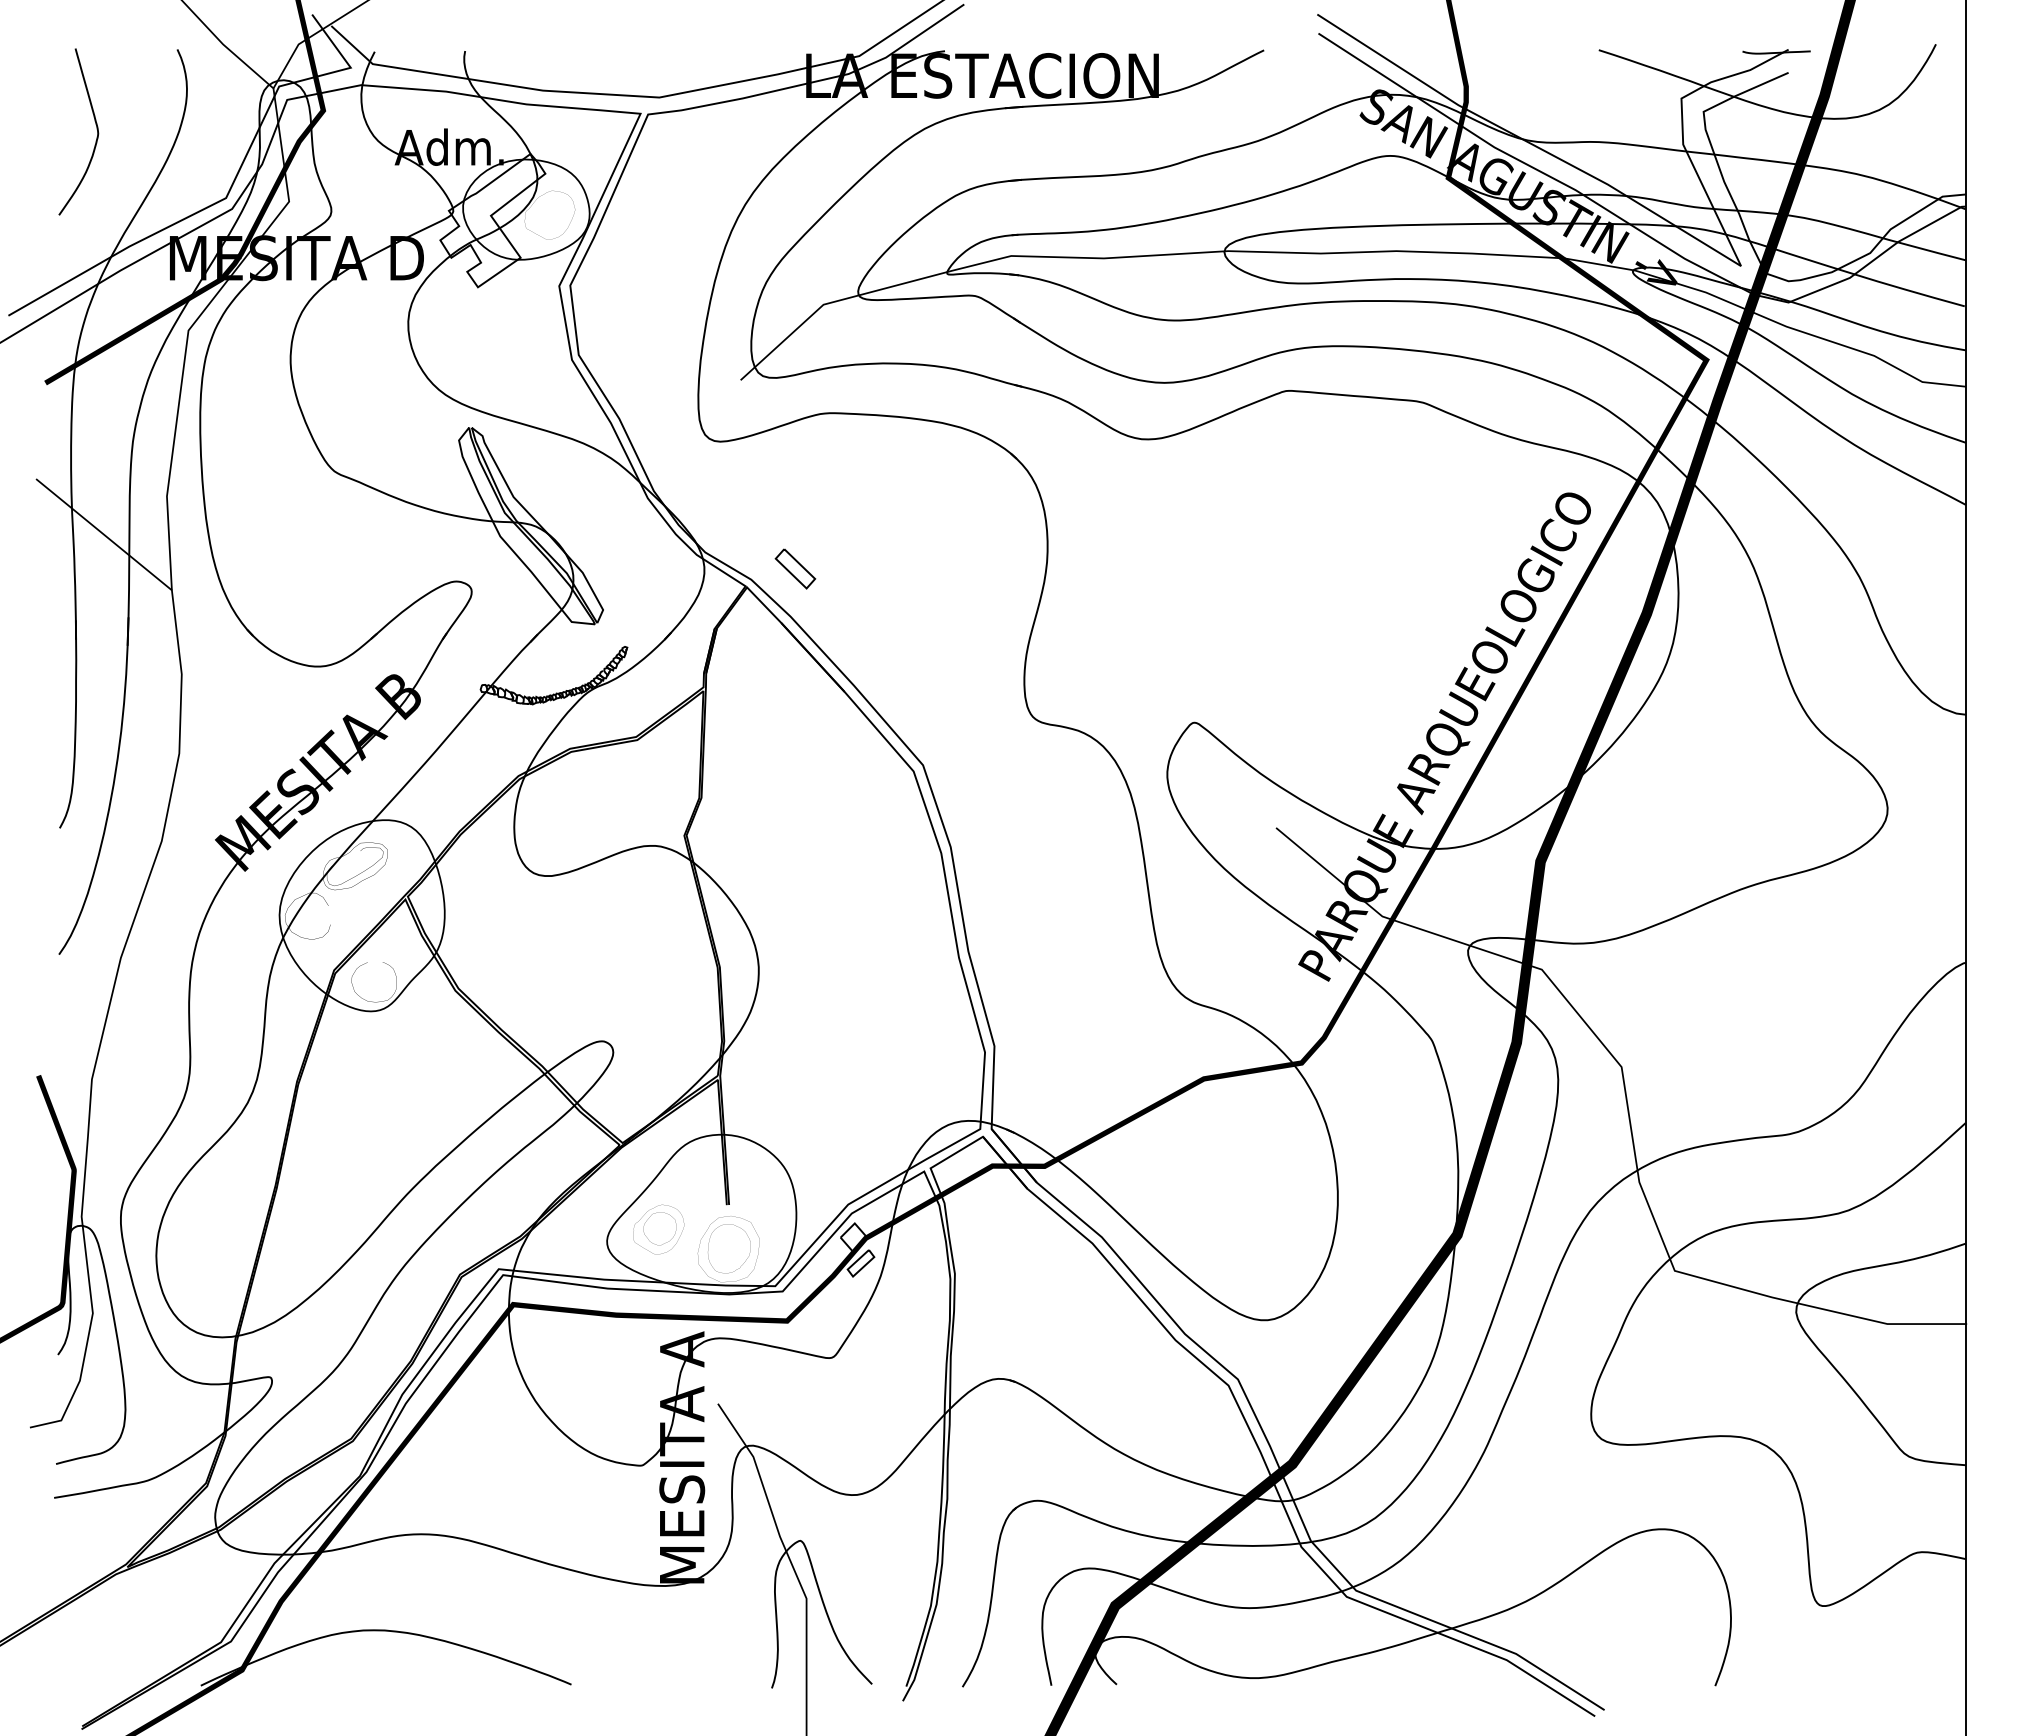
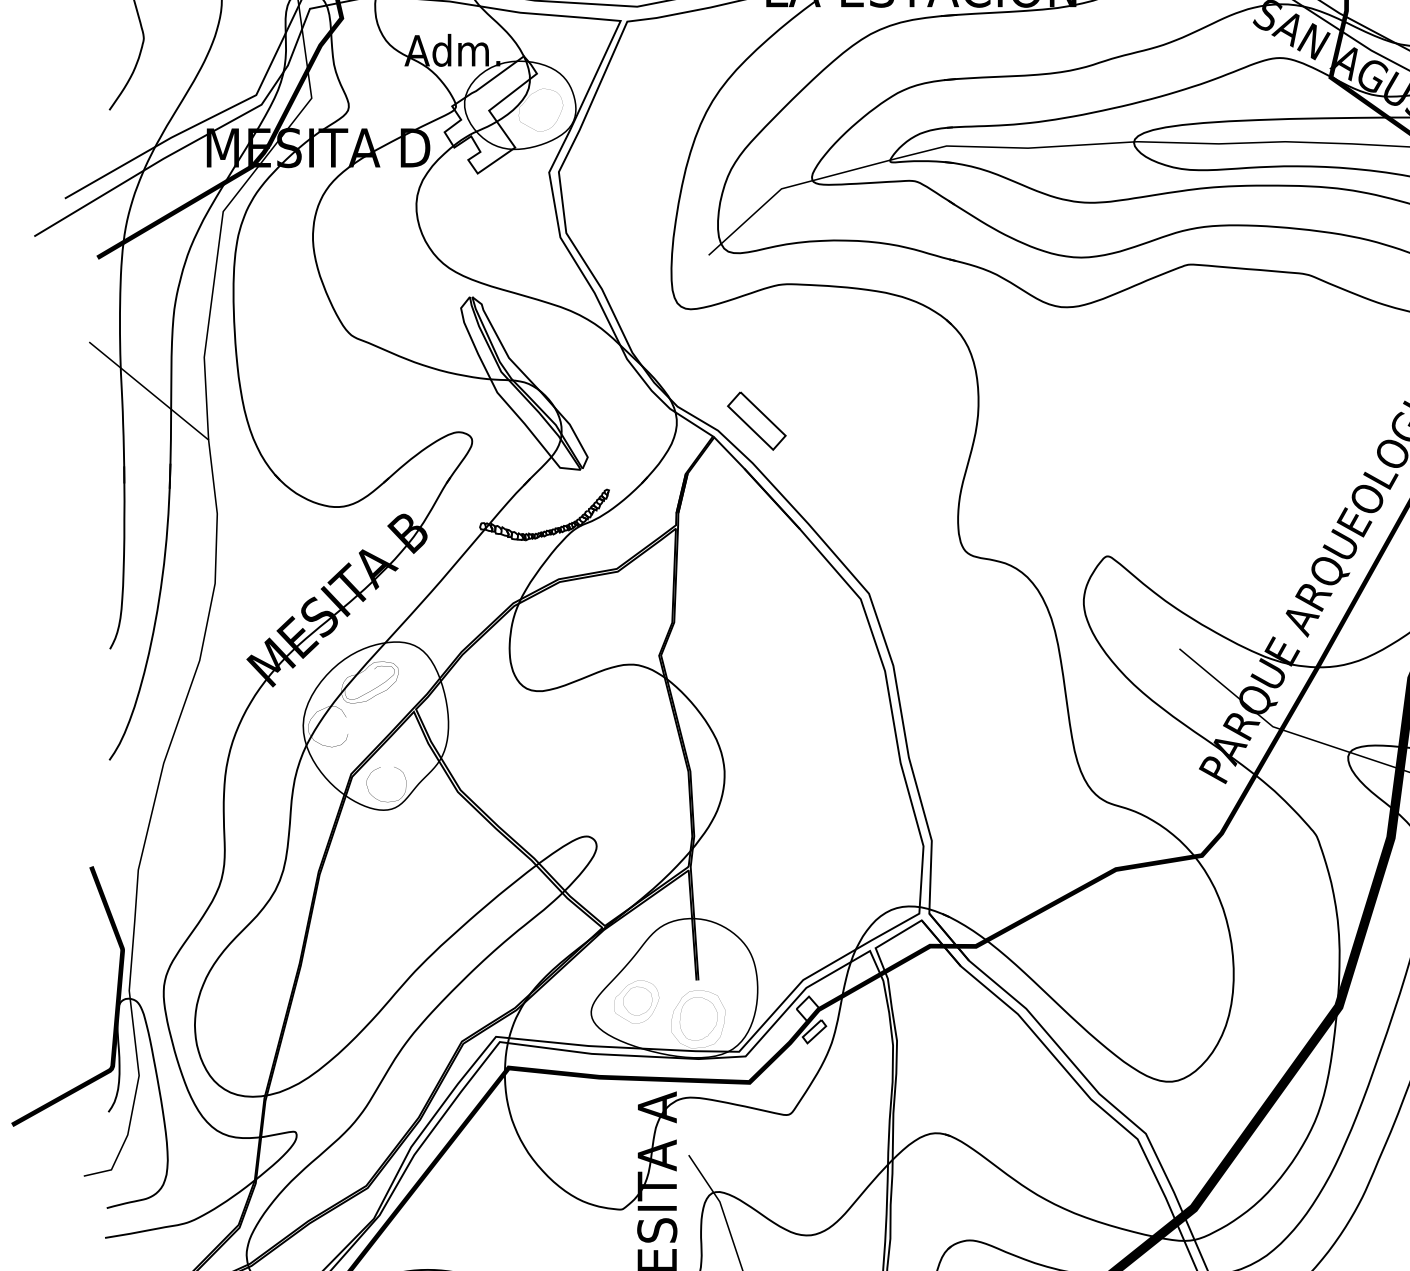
part: (795, 568) -> (756, 420), size x1.67

